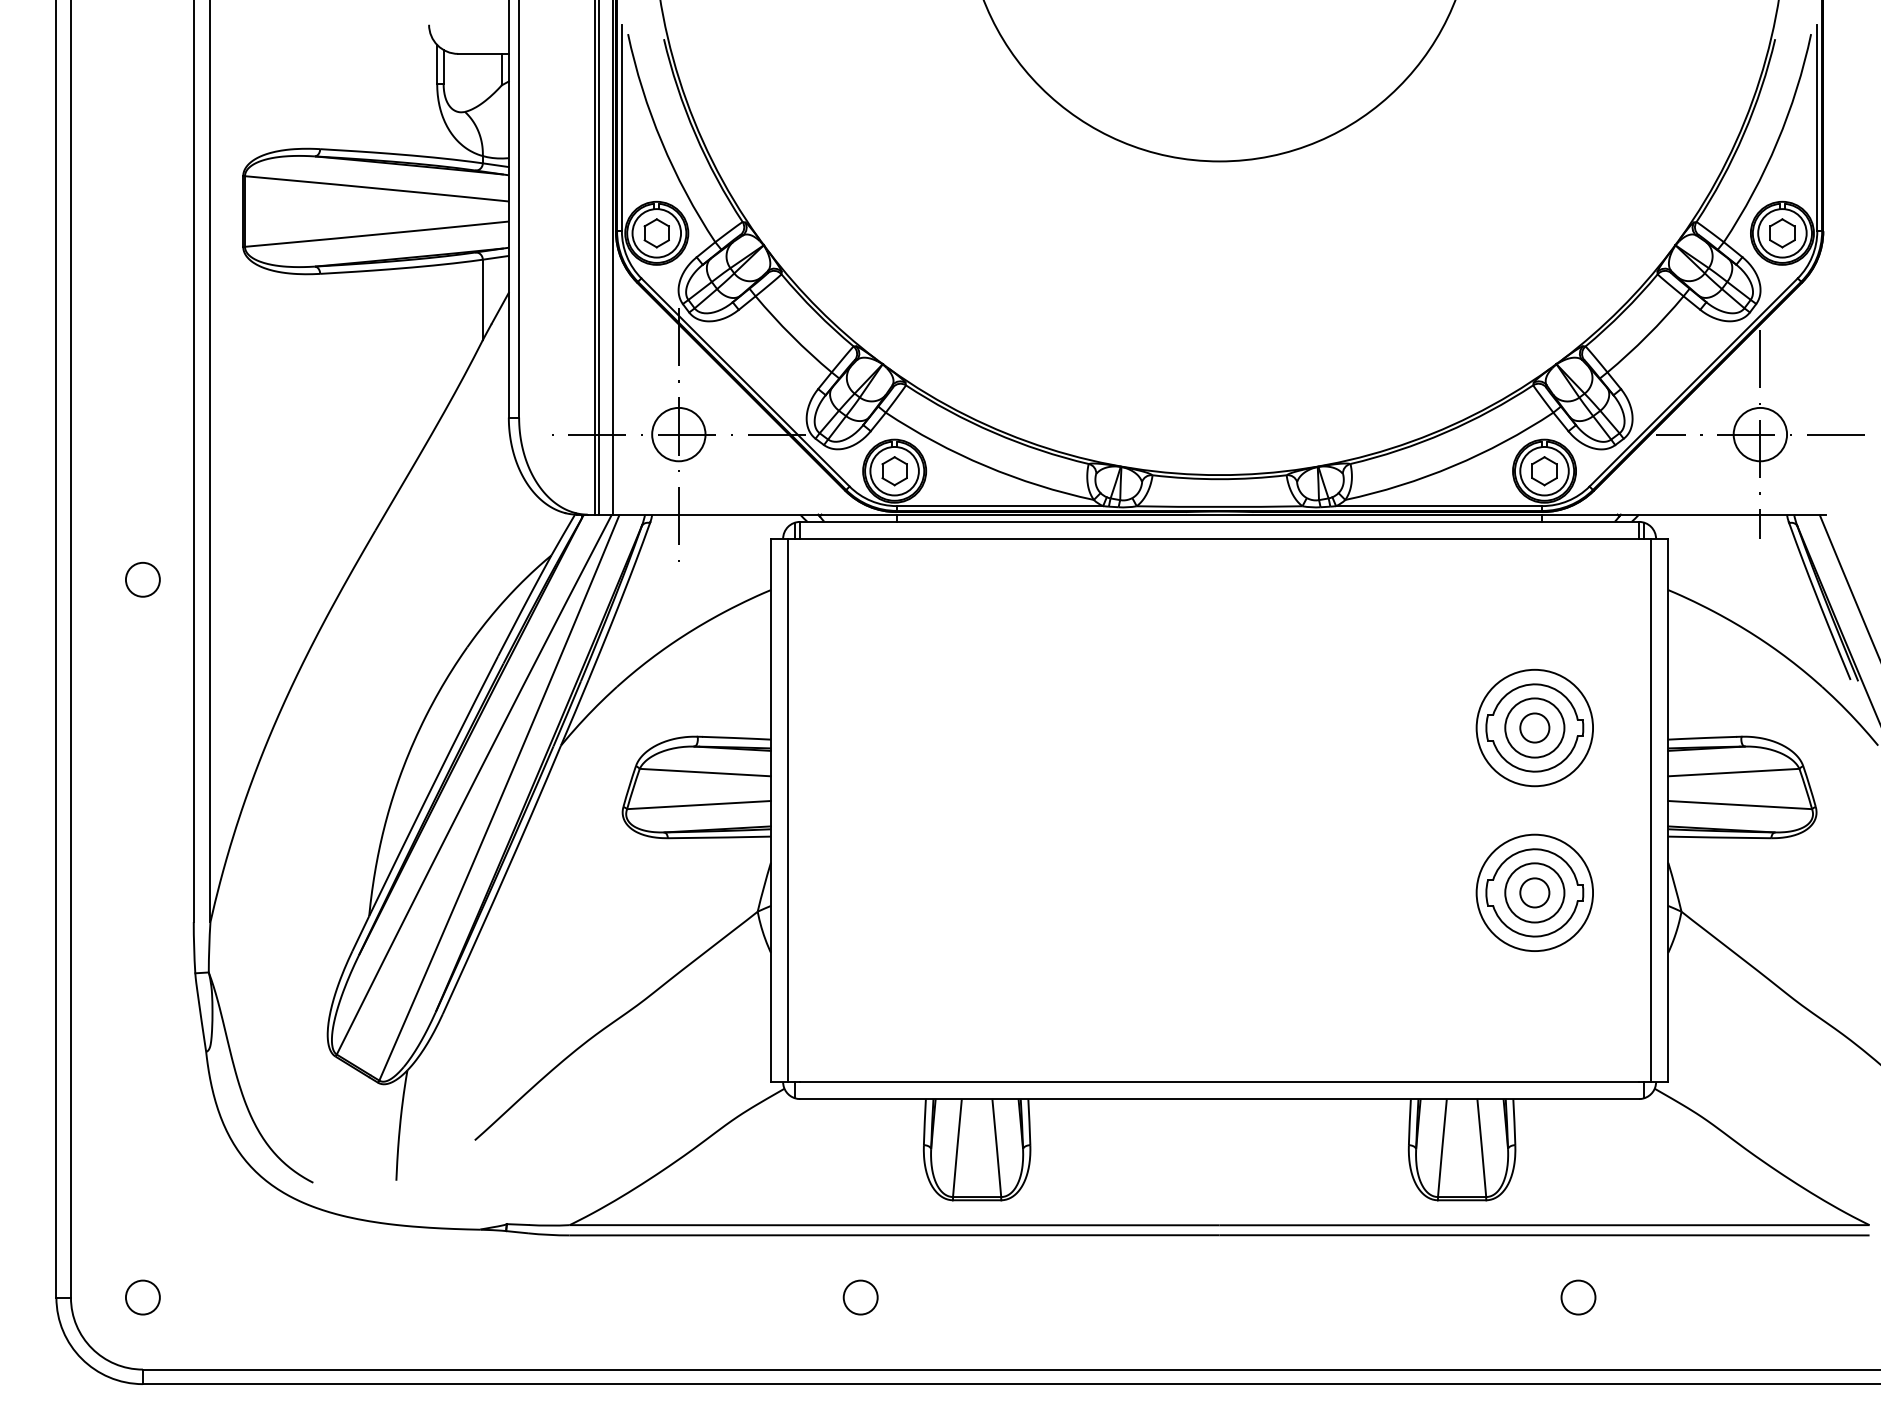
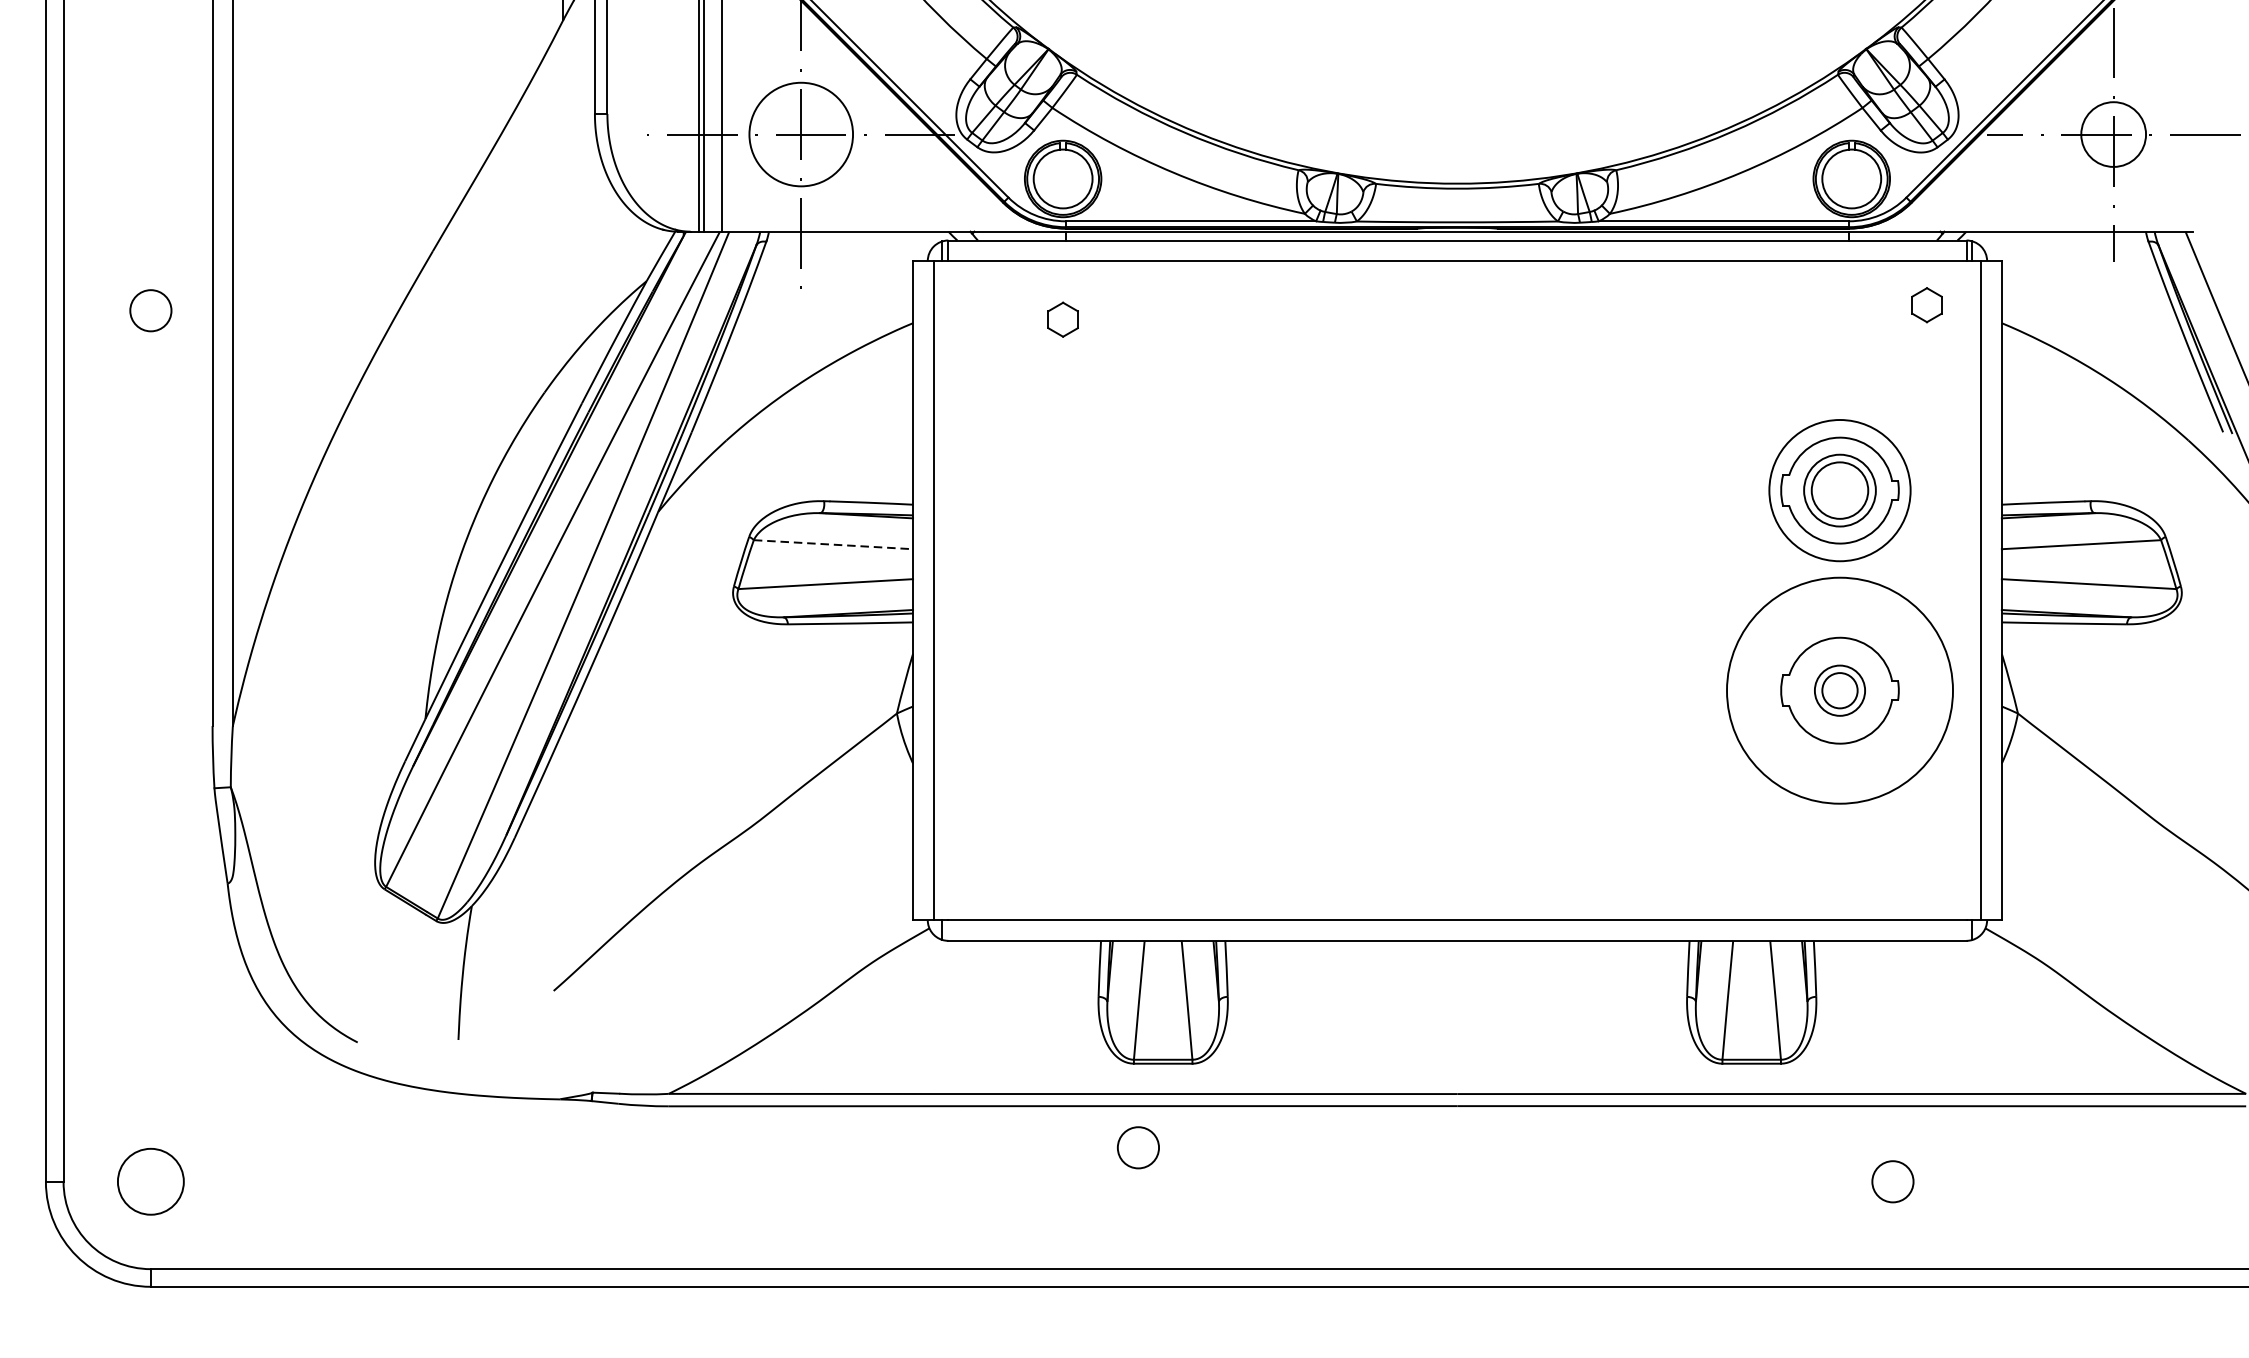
circle: (678, 434) -> (800, 134), size x1.6
part: (894, 471) -> (1062, 320), moved
part: (1544, 471) -> (1926, 305), moved
circle: (1534, 727) -> (1839, 489), size x1.6
line: (705, 772) -> (833, 544), solid -> dashed
circle: (1534, 892) -> (1839, 690), size x0.7
circle: (1534, 892) -> (1839, 690), size x1.6
circle: (142, 1297) -> (150, 1181), size x1.6
circle: (860, 1297) -> (1138, 1147), moved

